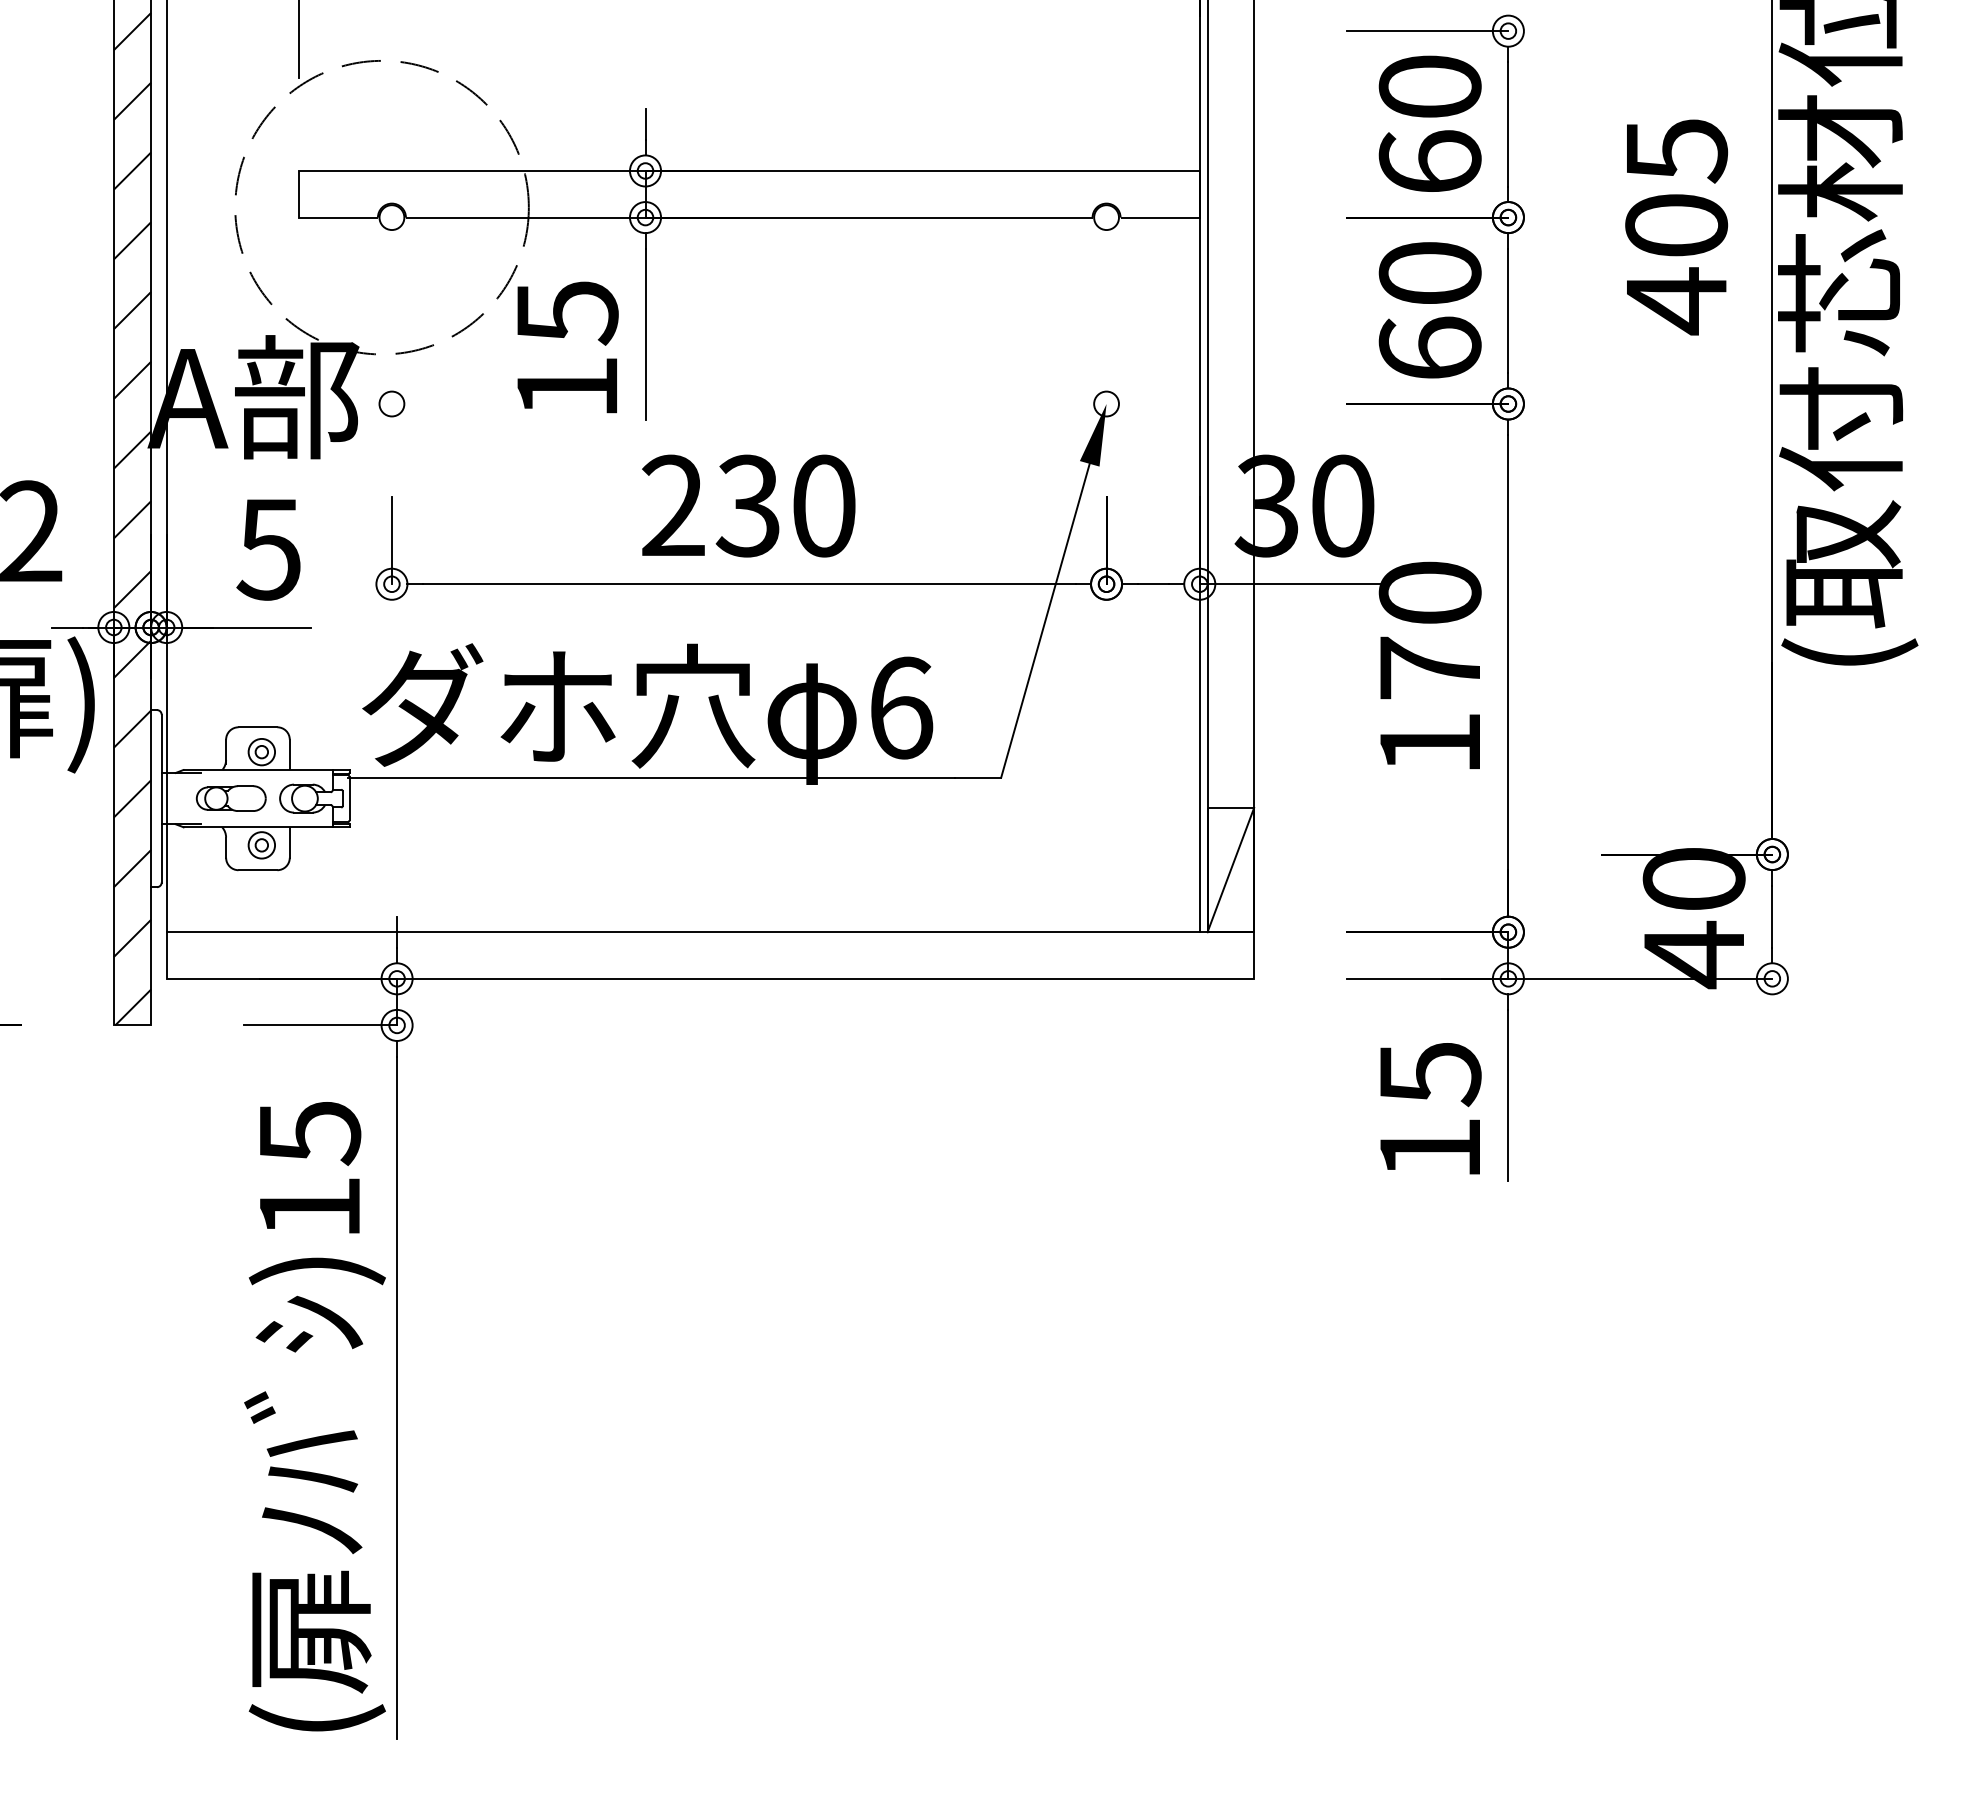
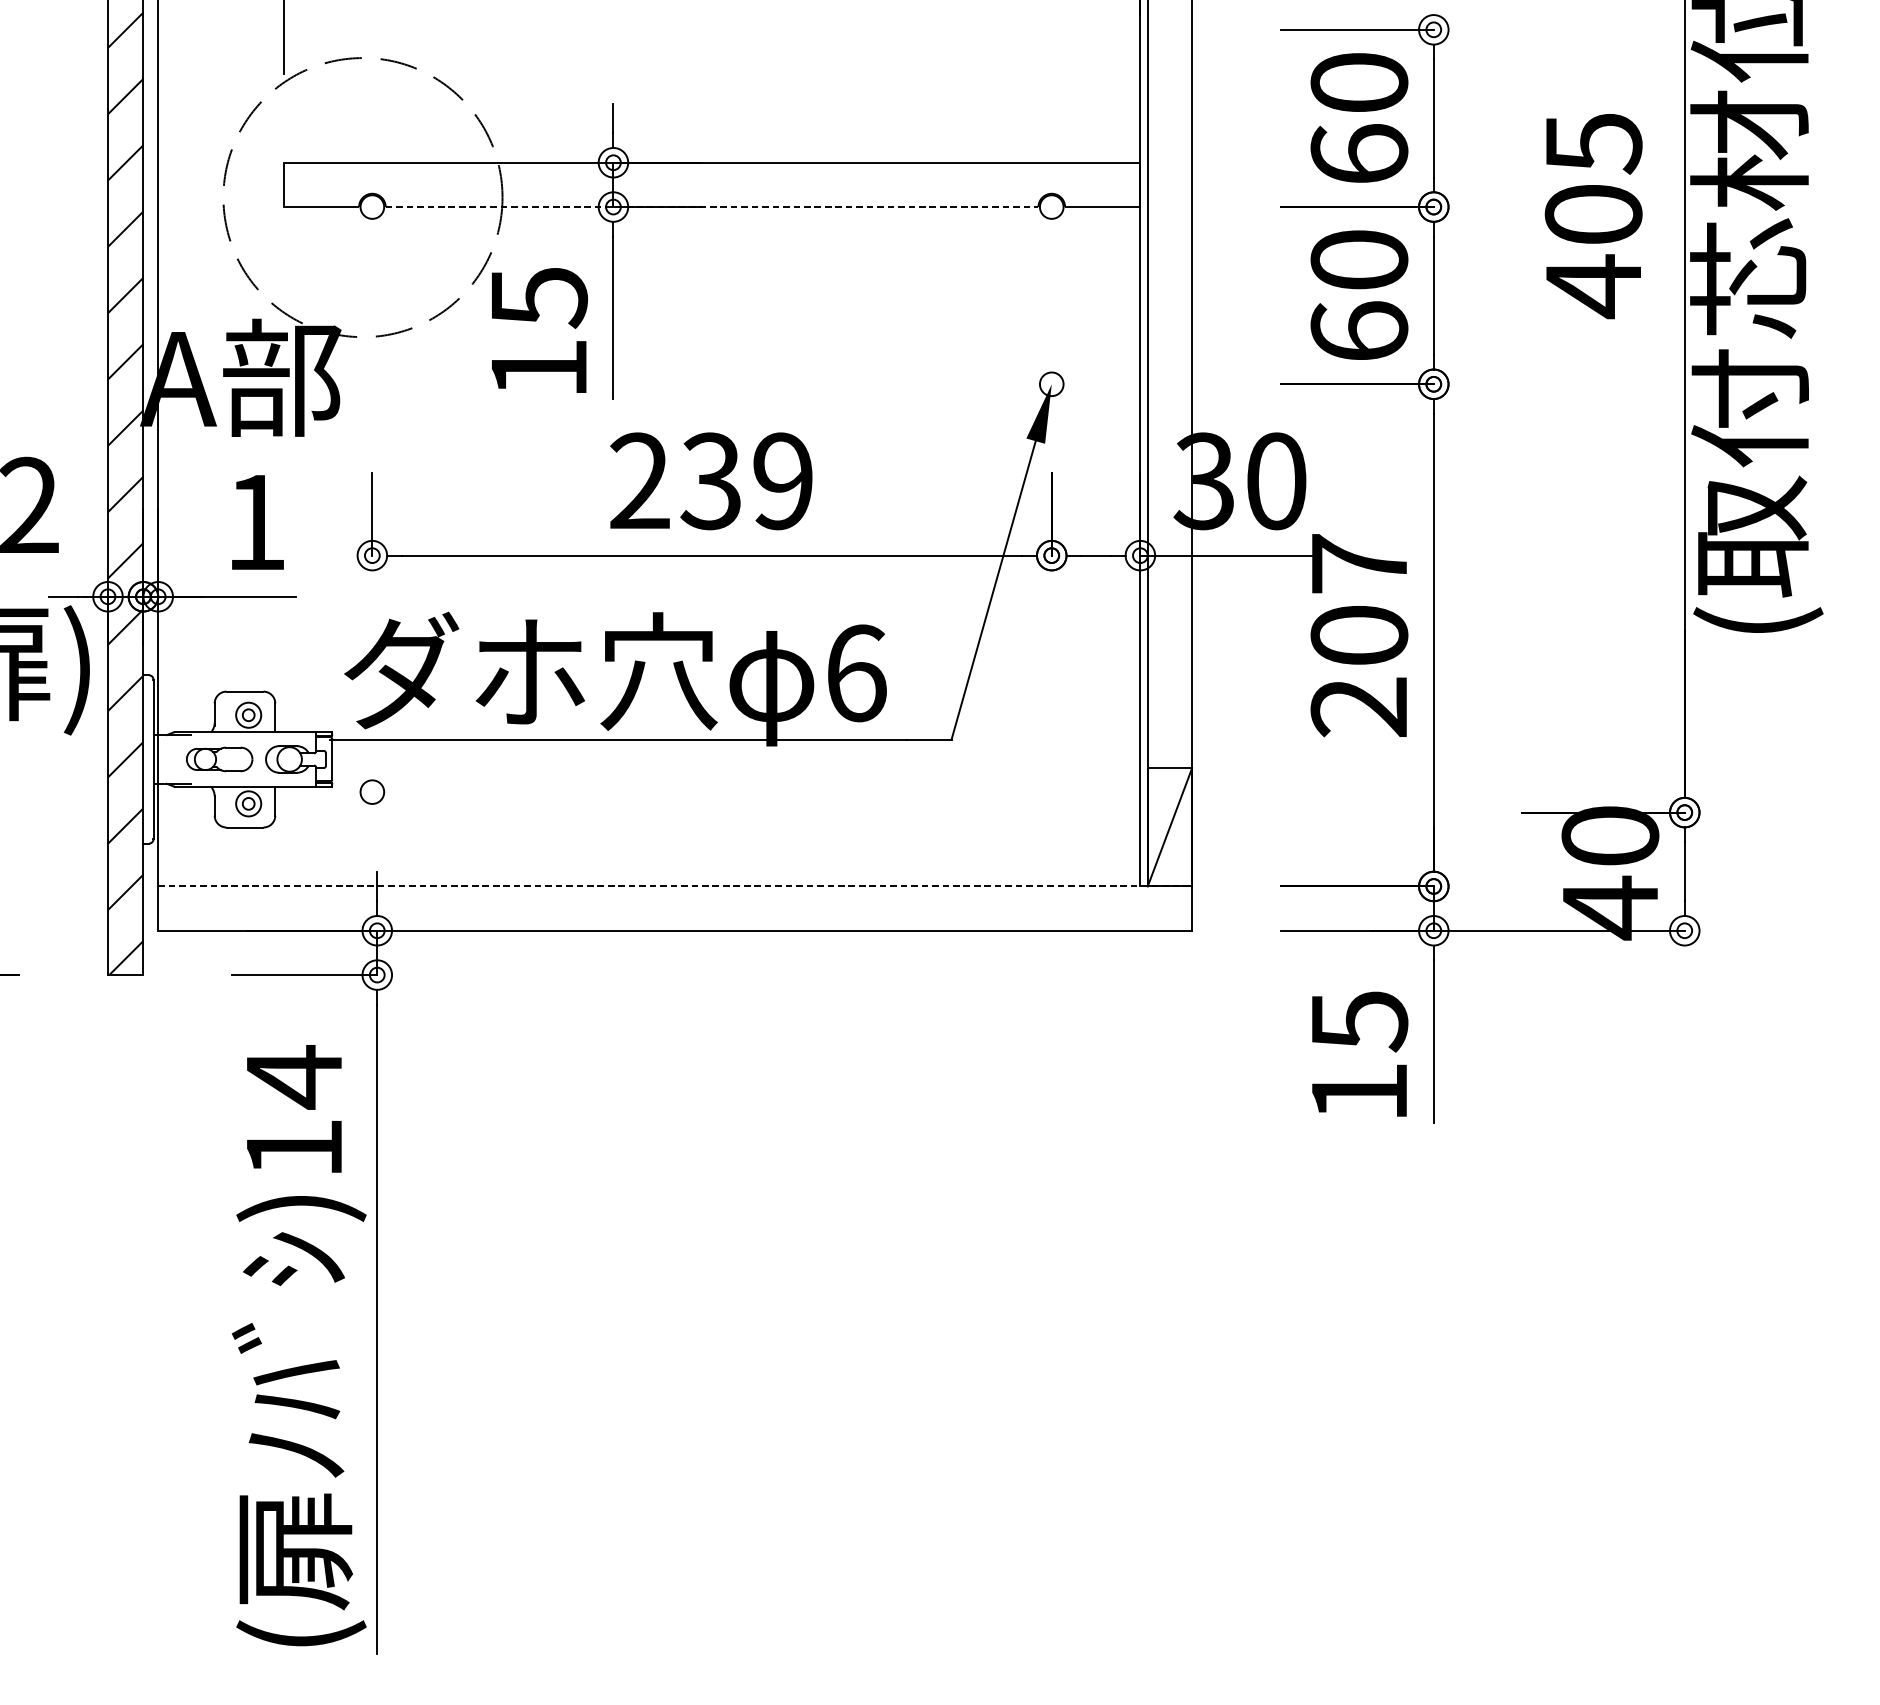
line: (749, 217) -> (712, 206), solid -> dashed
circle: (391, 403) -> (371, 791), moved
text: (823, 505) -> (782, 480), 230 -> 239
text: (268, 549) -> (255, 522), 5 -> 1
text: (1429, 668) -> (1358, 635), 170 -> 207
line: (710, 932) -> (675, 886), solid -> dashed
text: (310, 1133) -> (294, 1077), )15 -> )14

